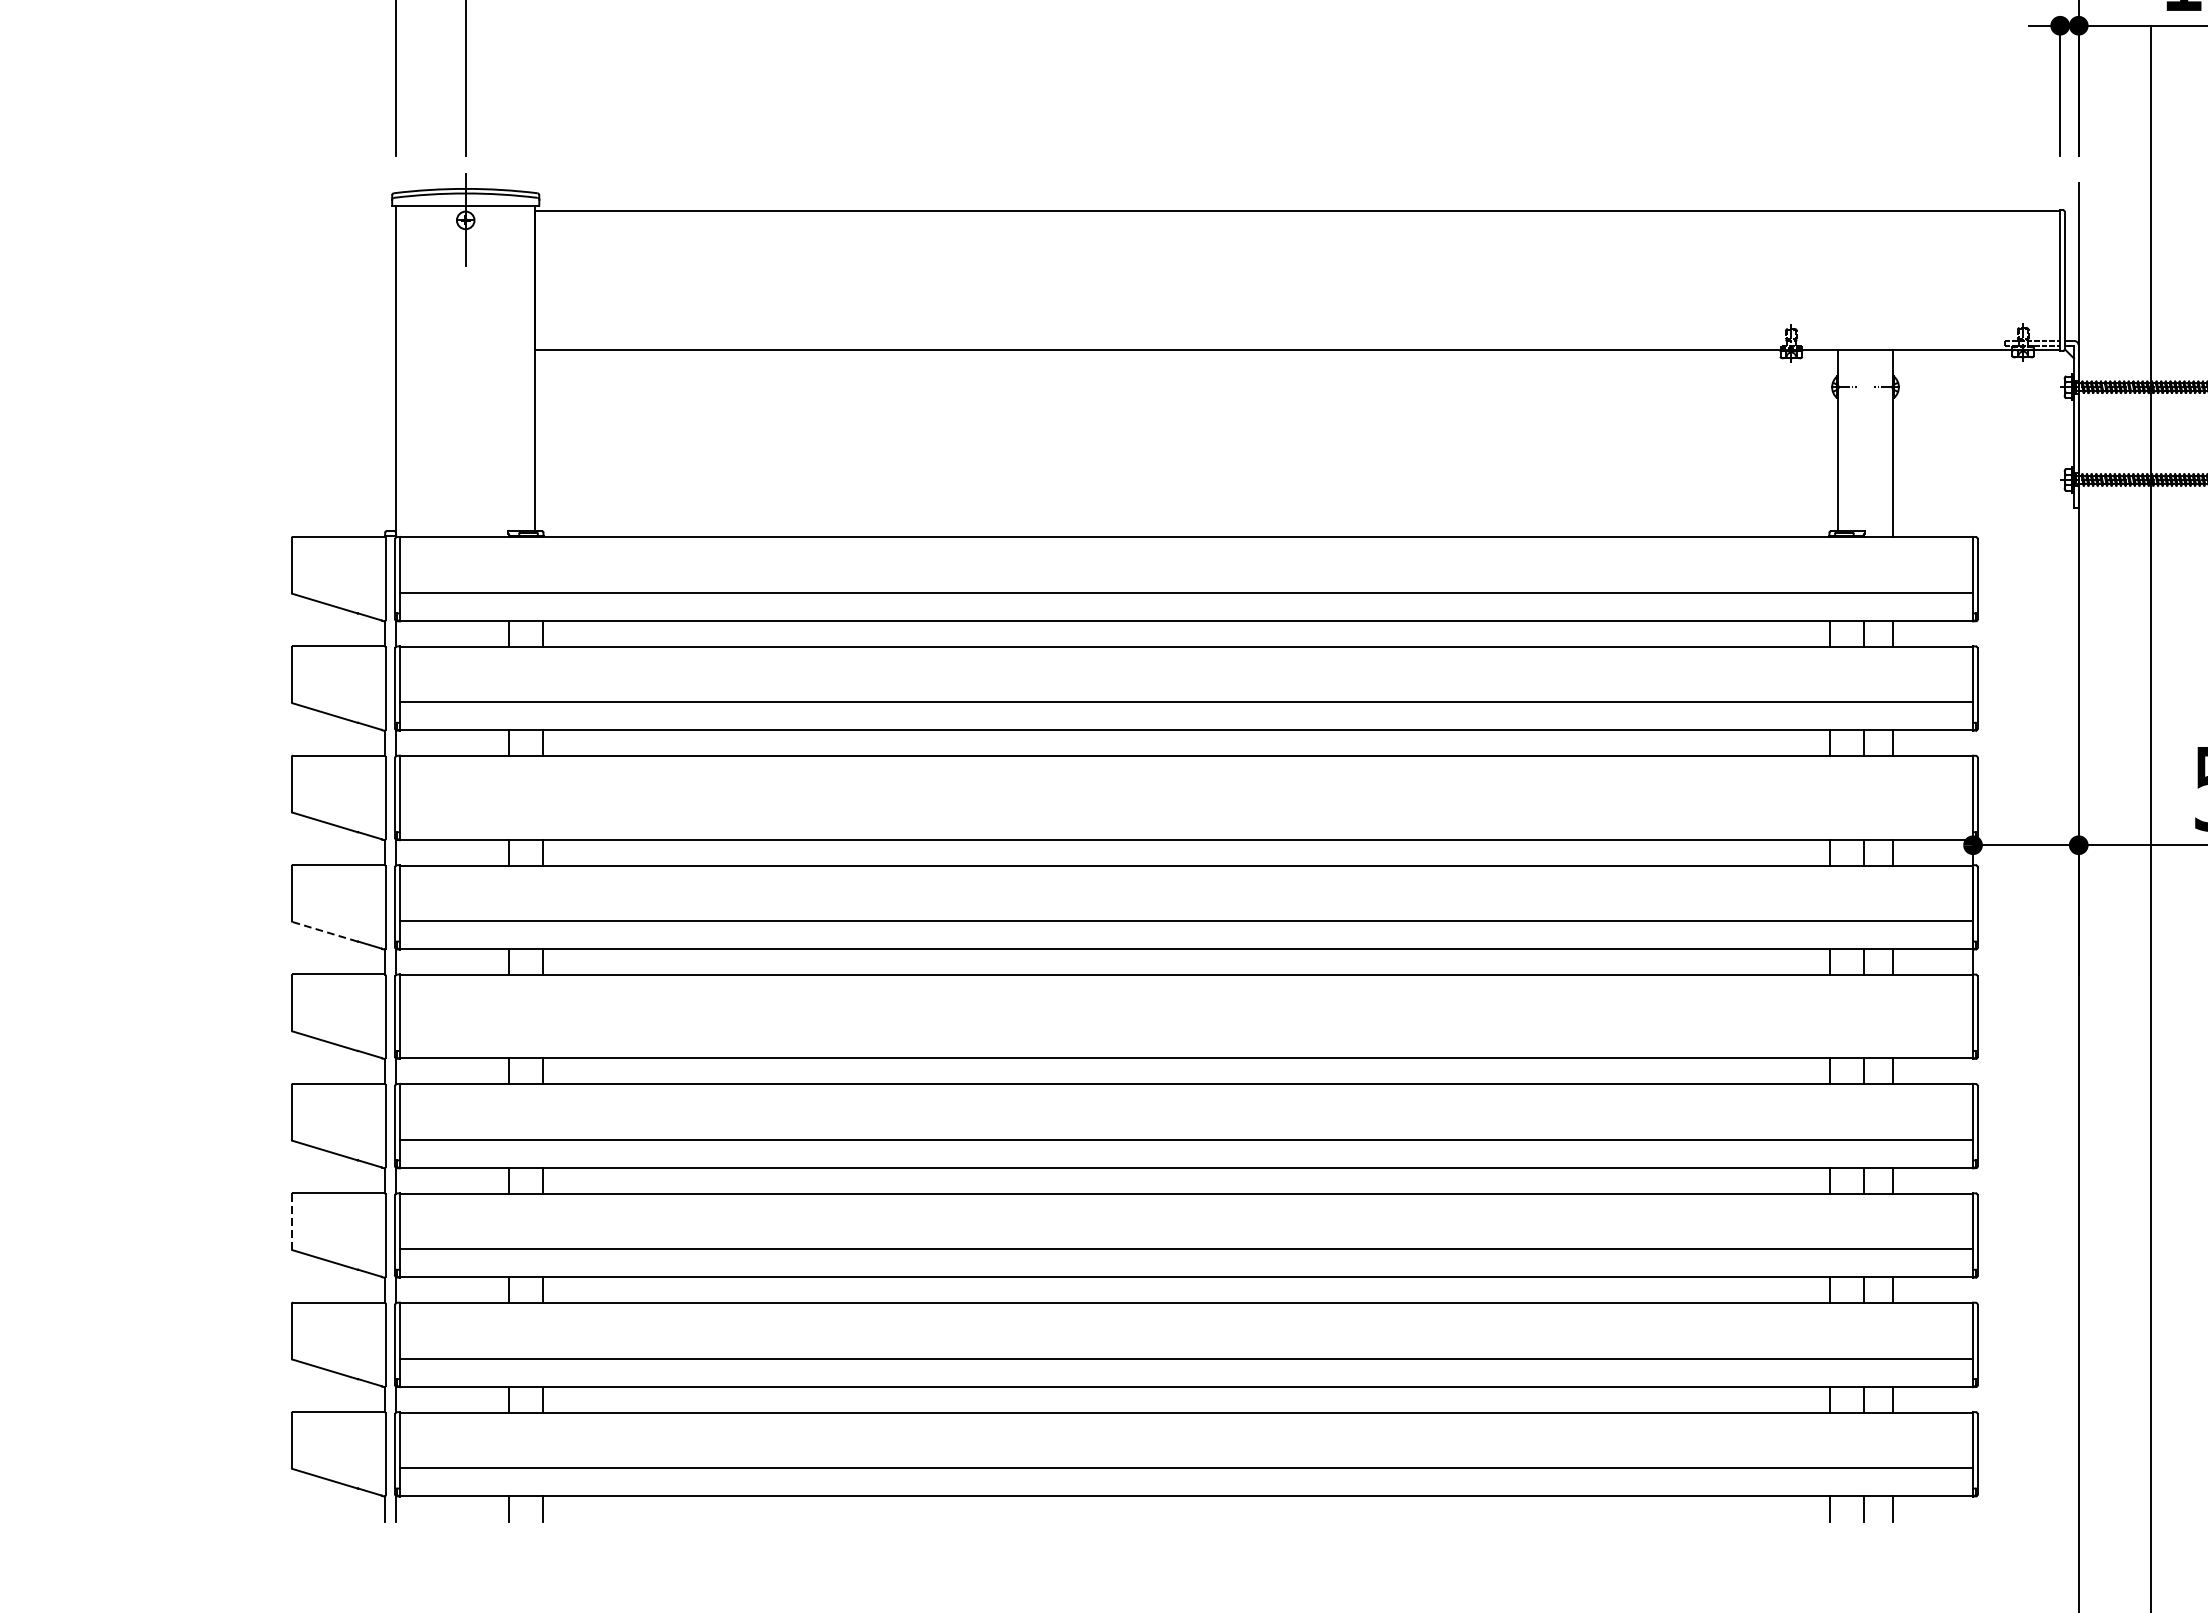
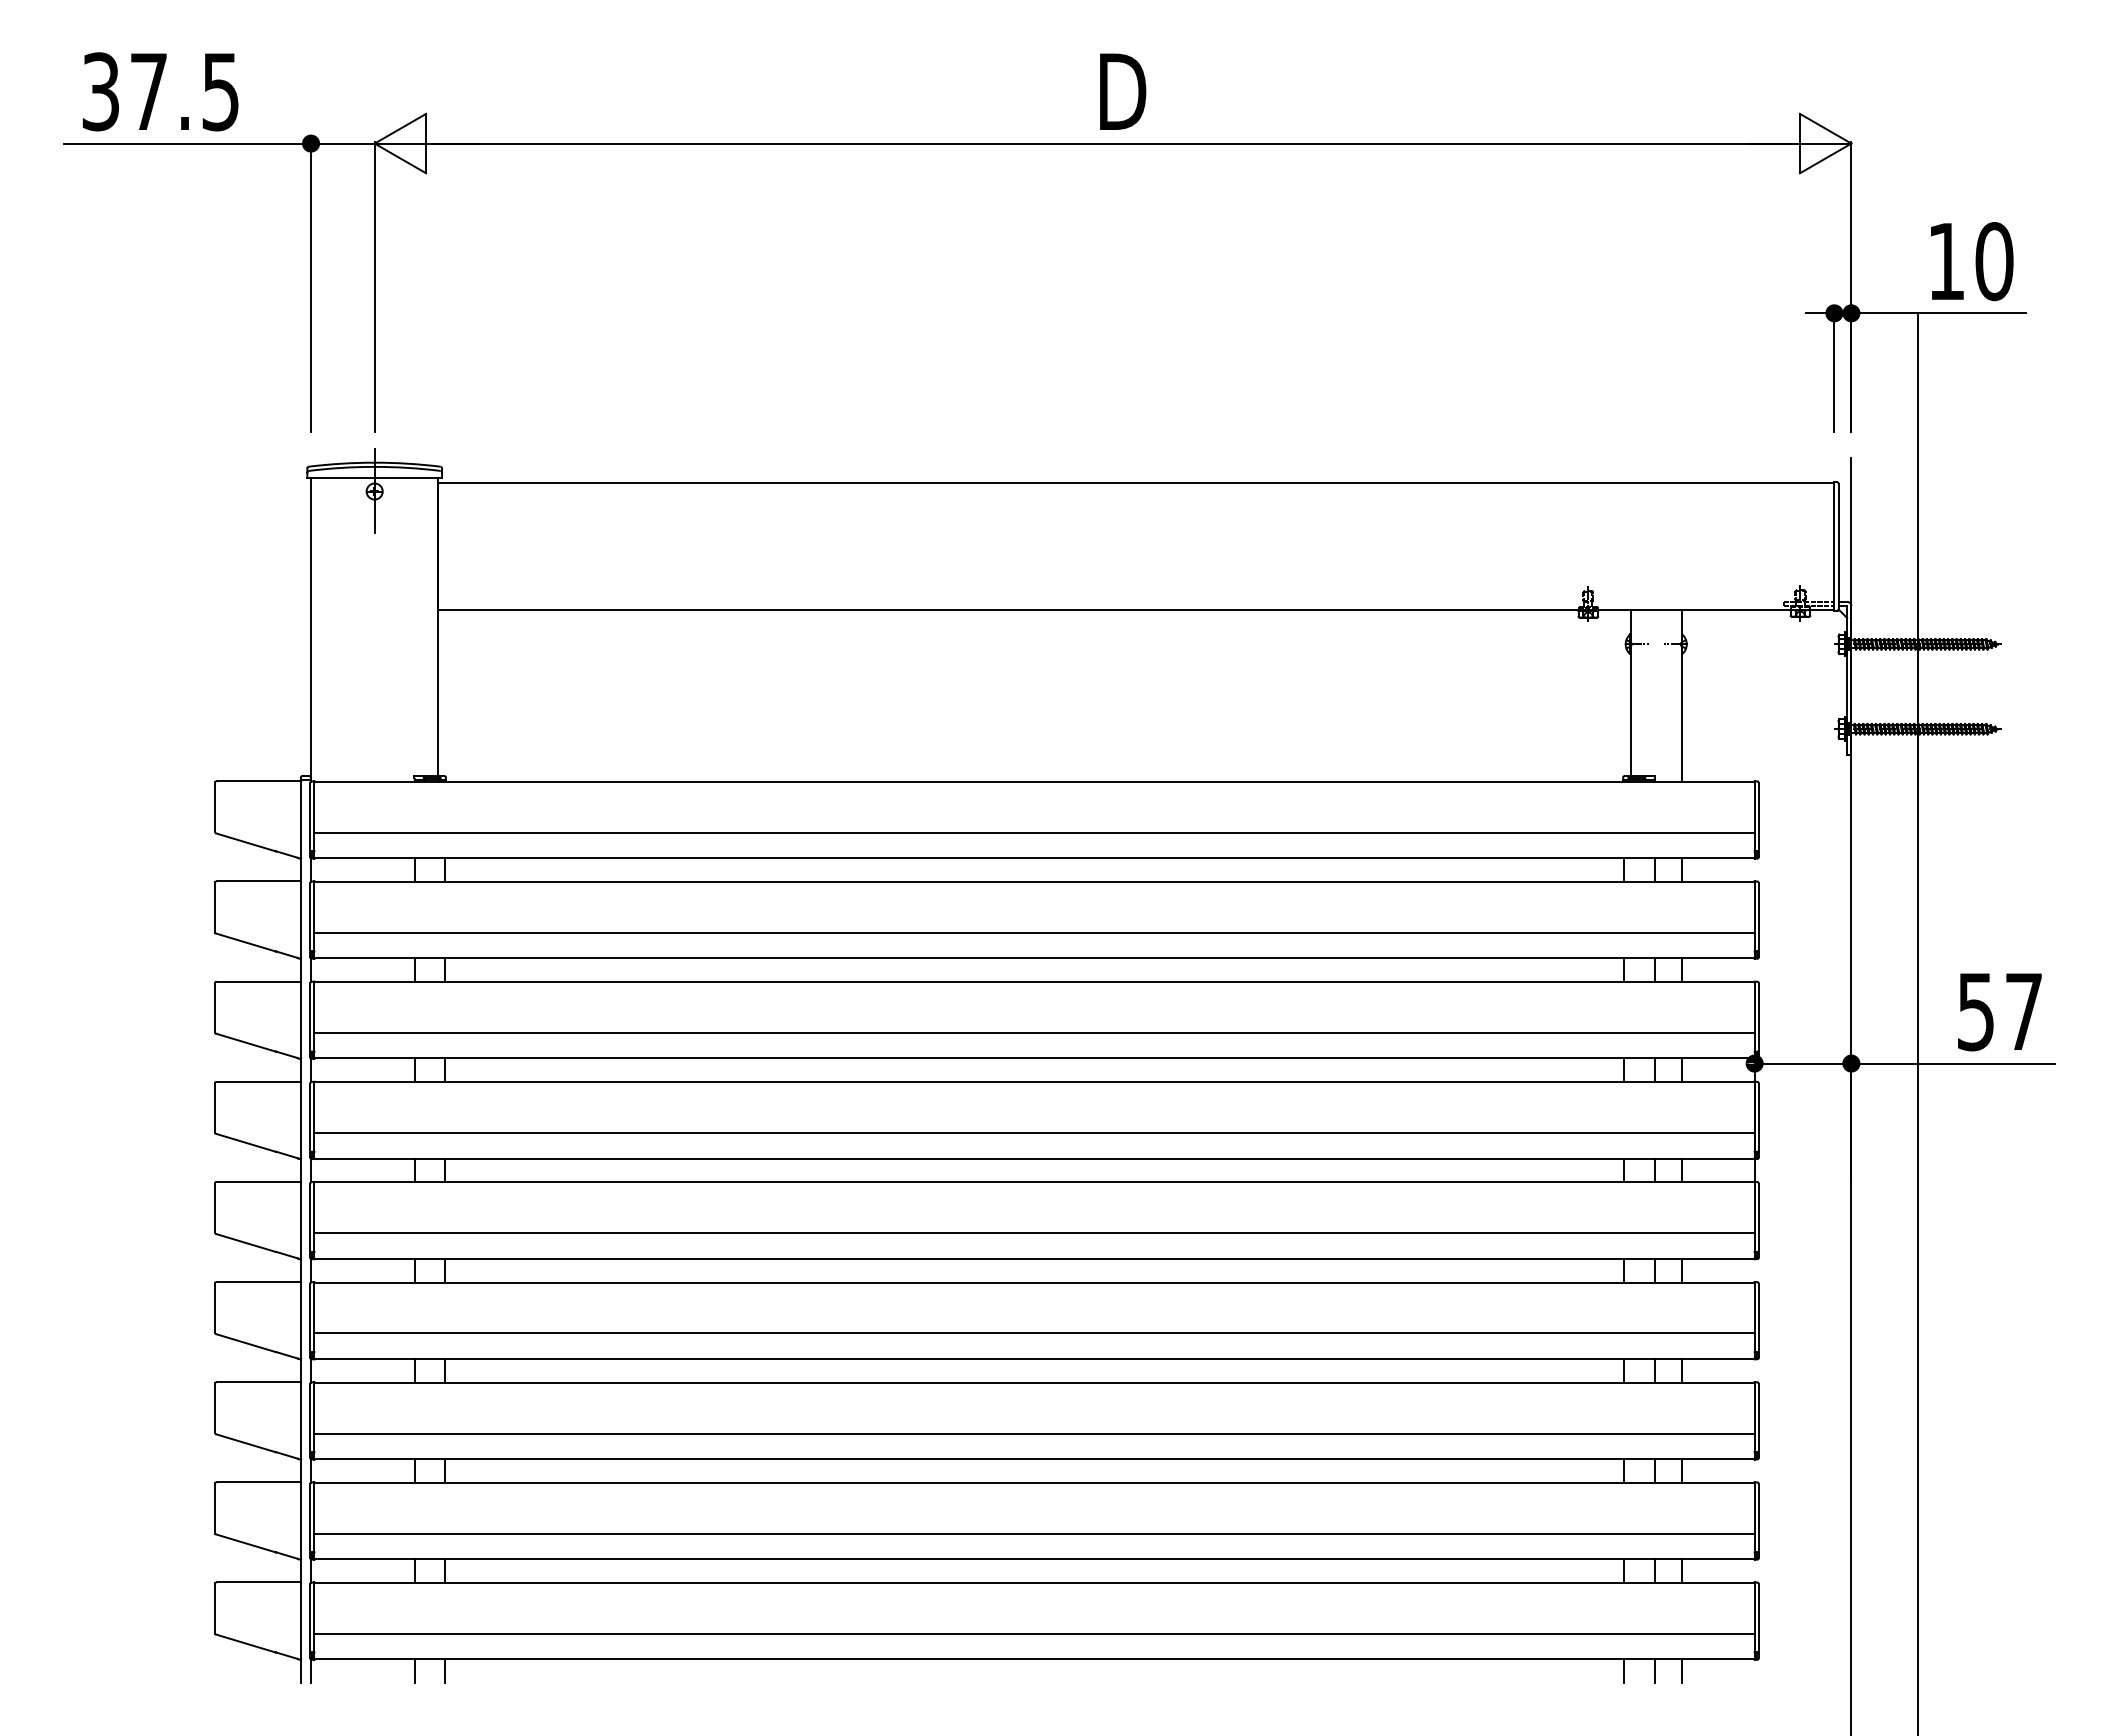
line: (1186, 812) -> (1034, 1033), added
line: (325, 932) -> (246, 1143), dashed -> solid
line: (1186, 1030) -> (1034, 1233), added
line: (291, 1221) -> (215, 1408), dashed -> solid

